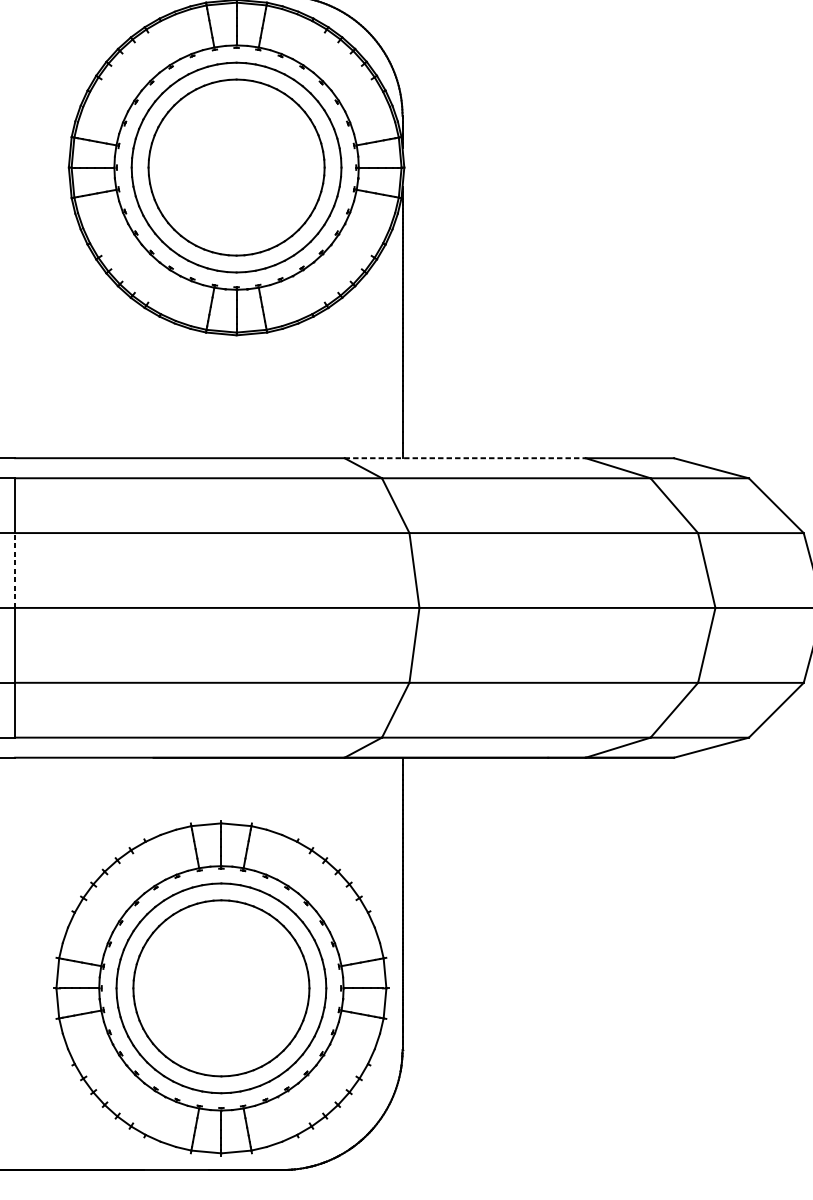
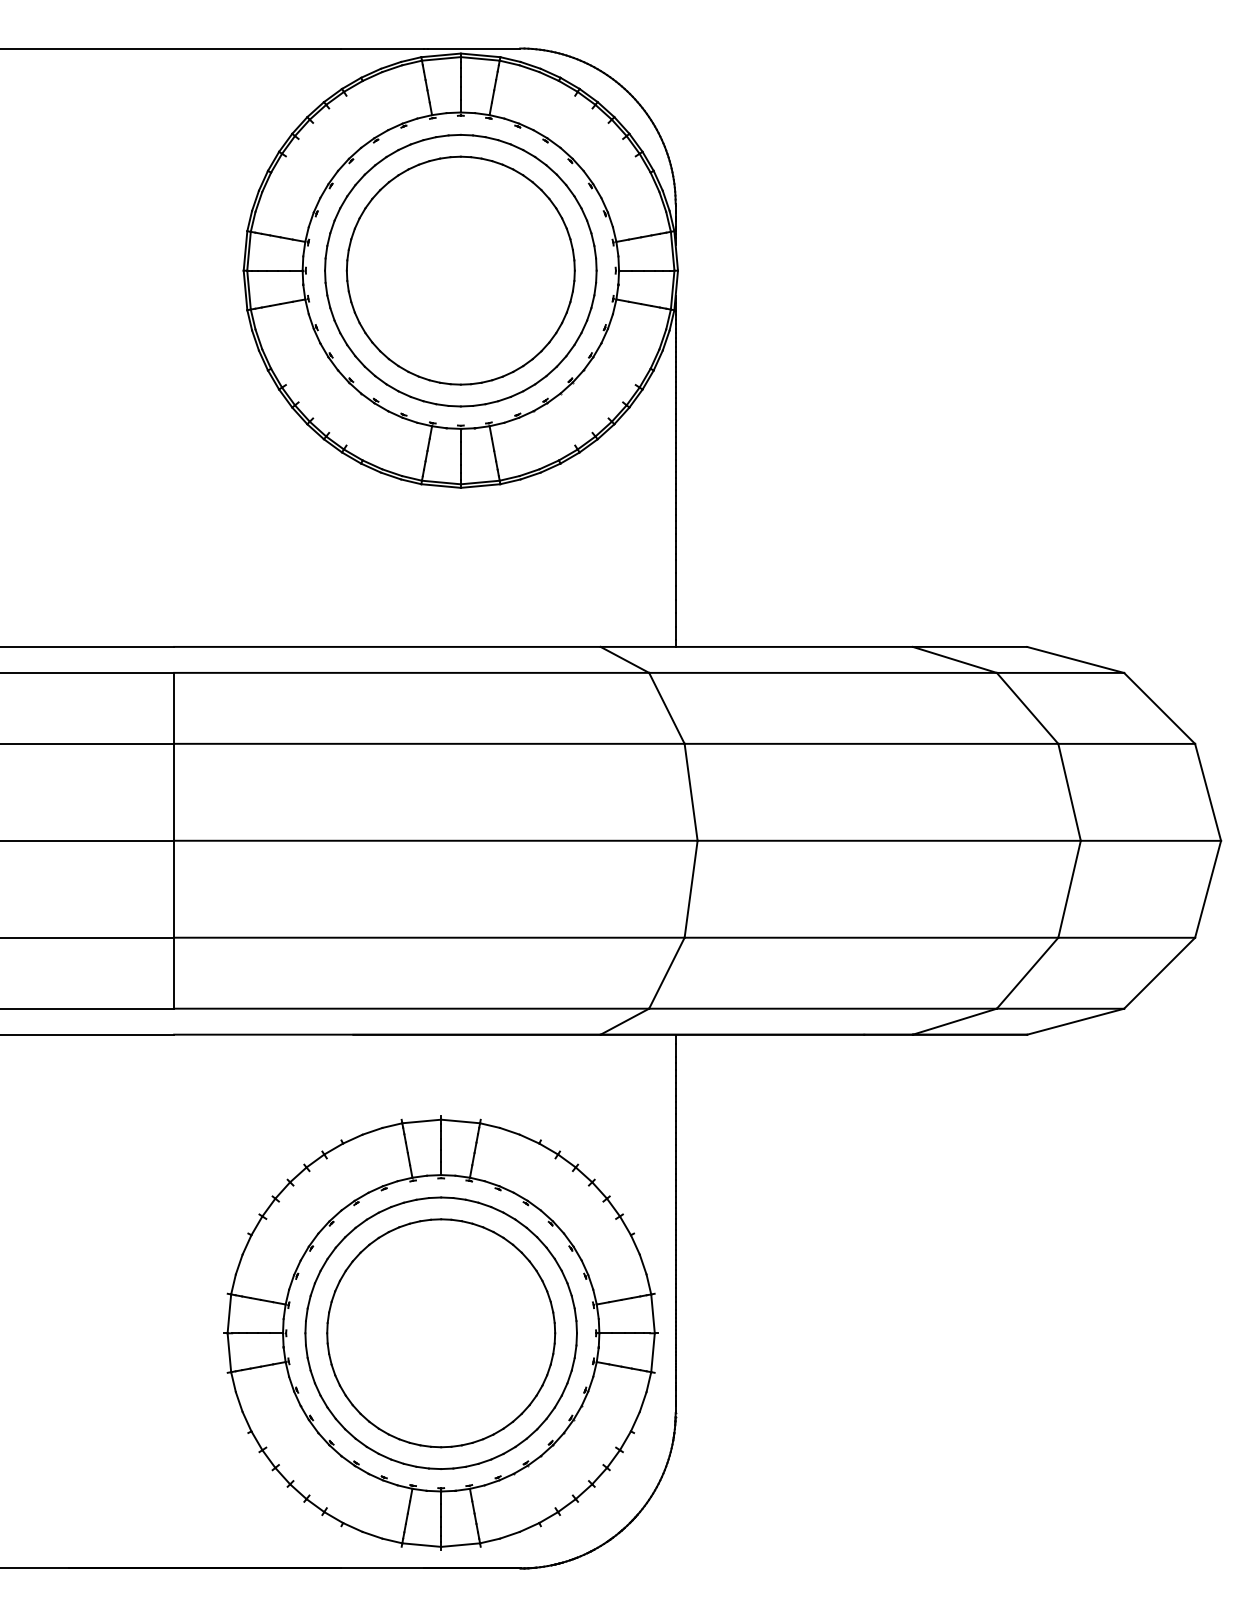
line: (465, 457) -> (757, 646), dashed -> solid
line: (15, 569) -> (174, 791), dashed -> solid

